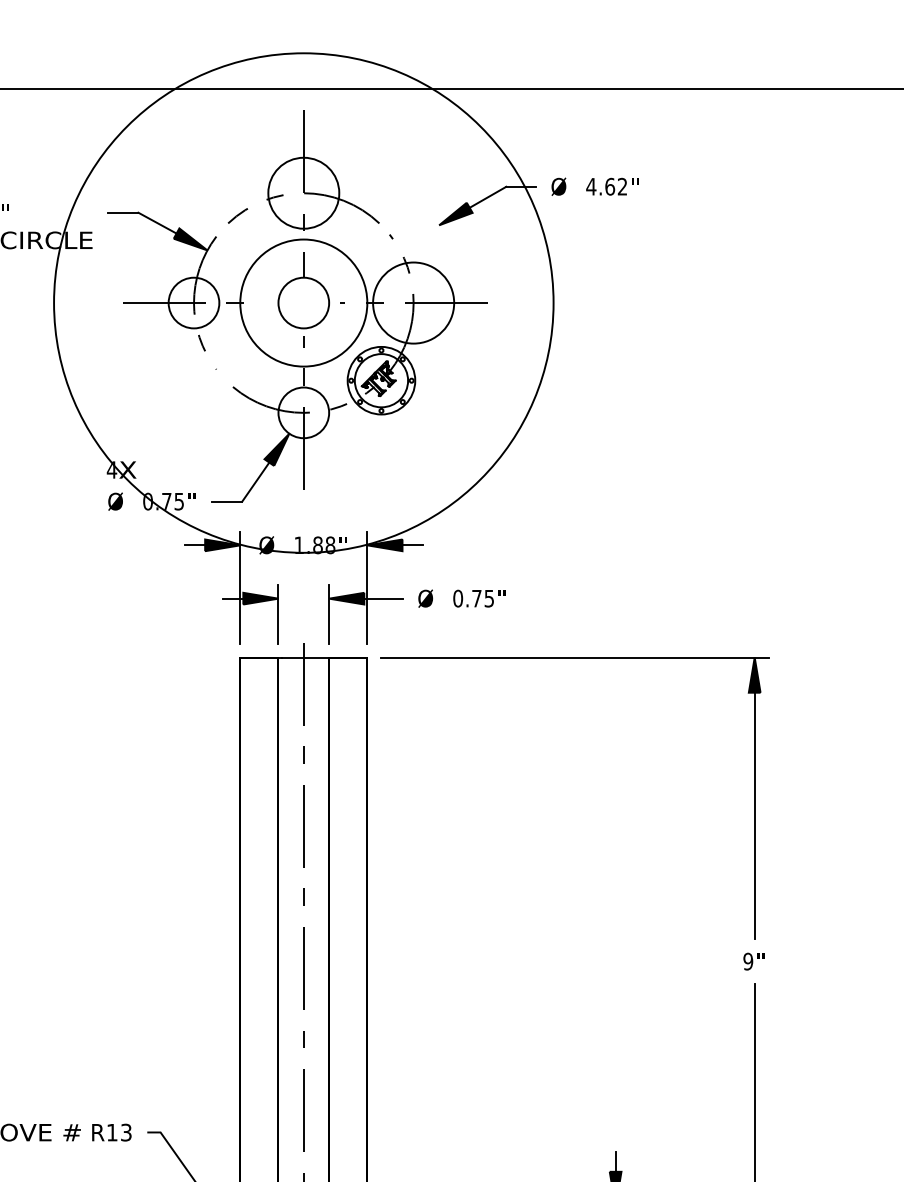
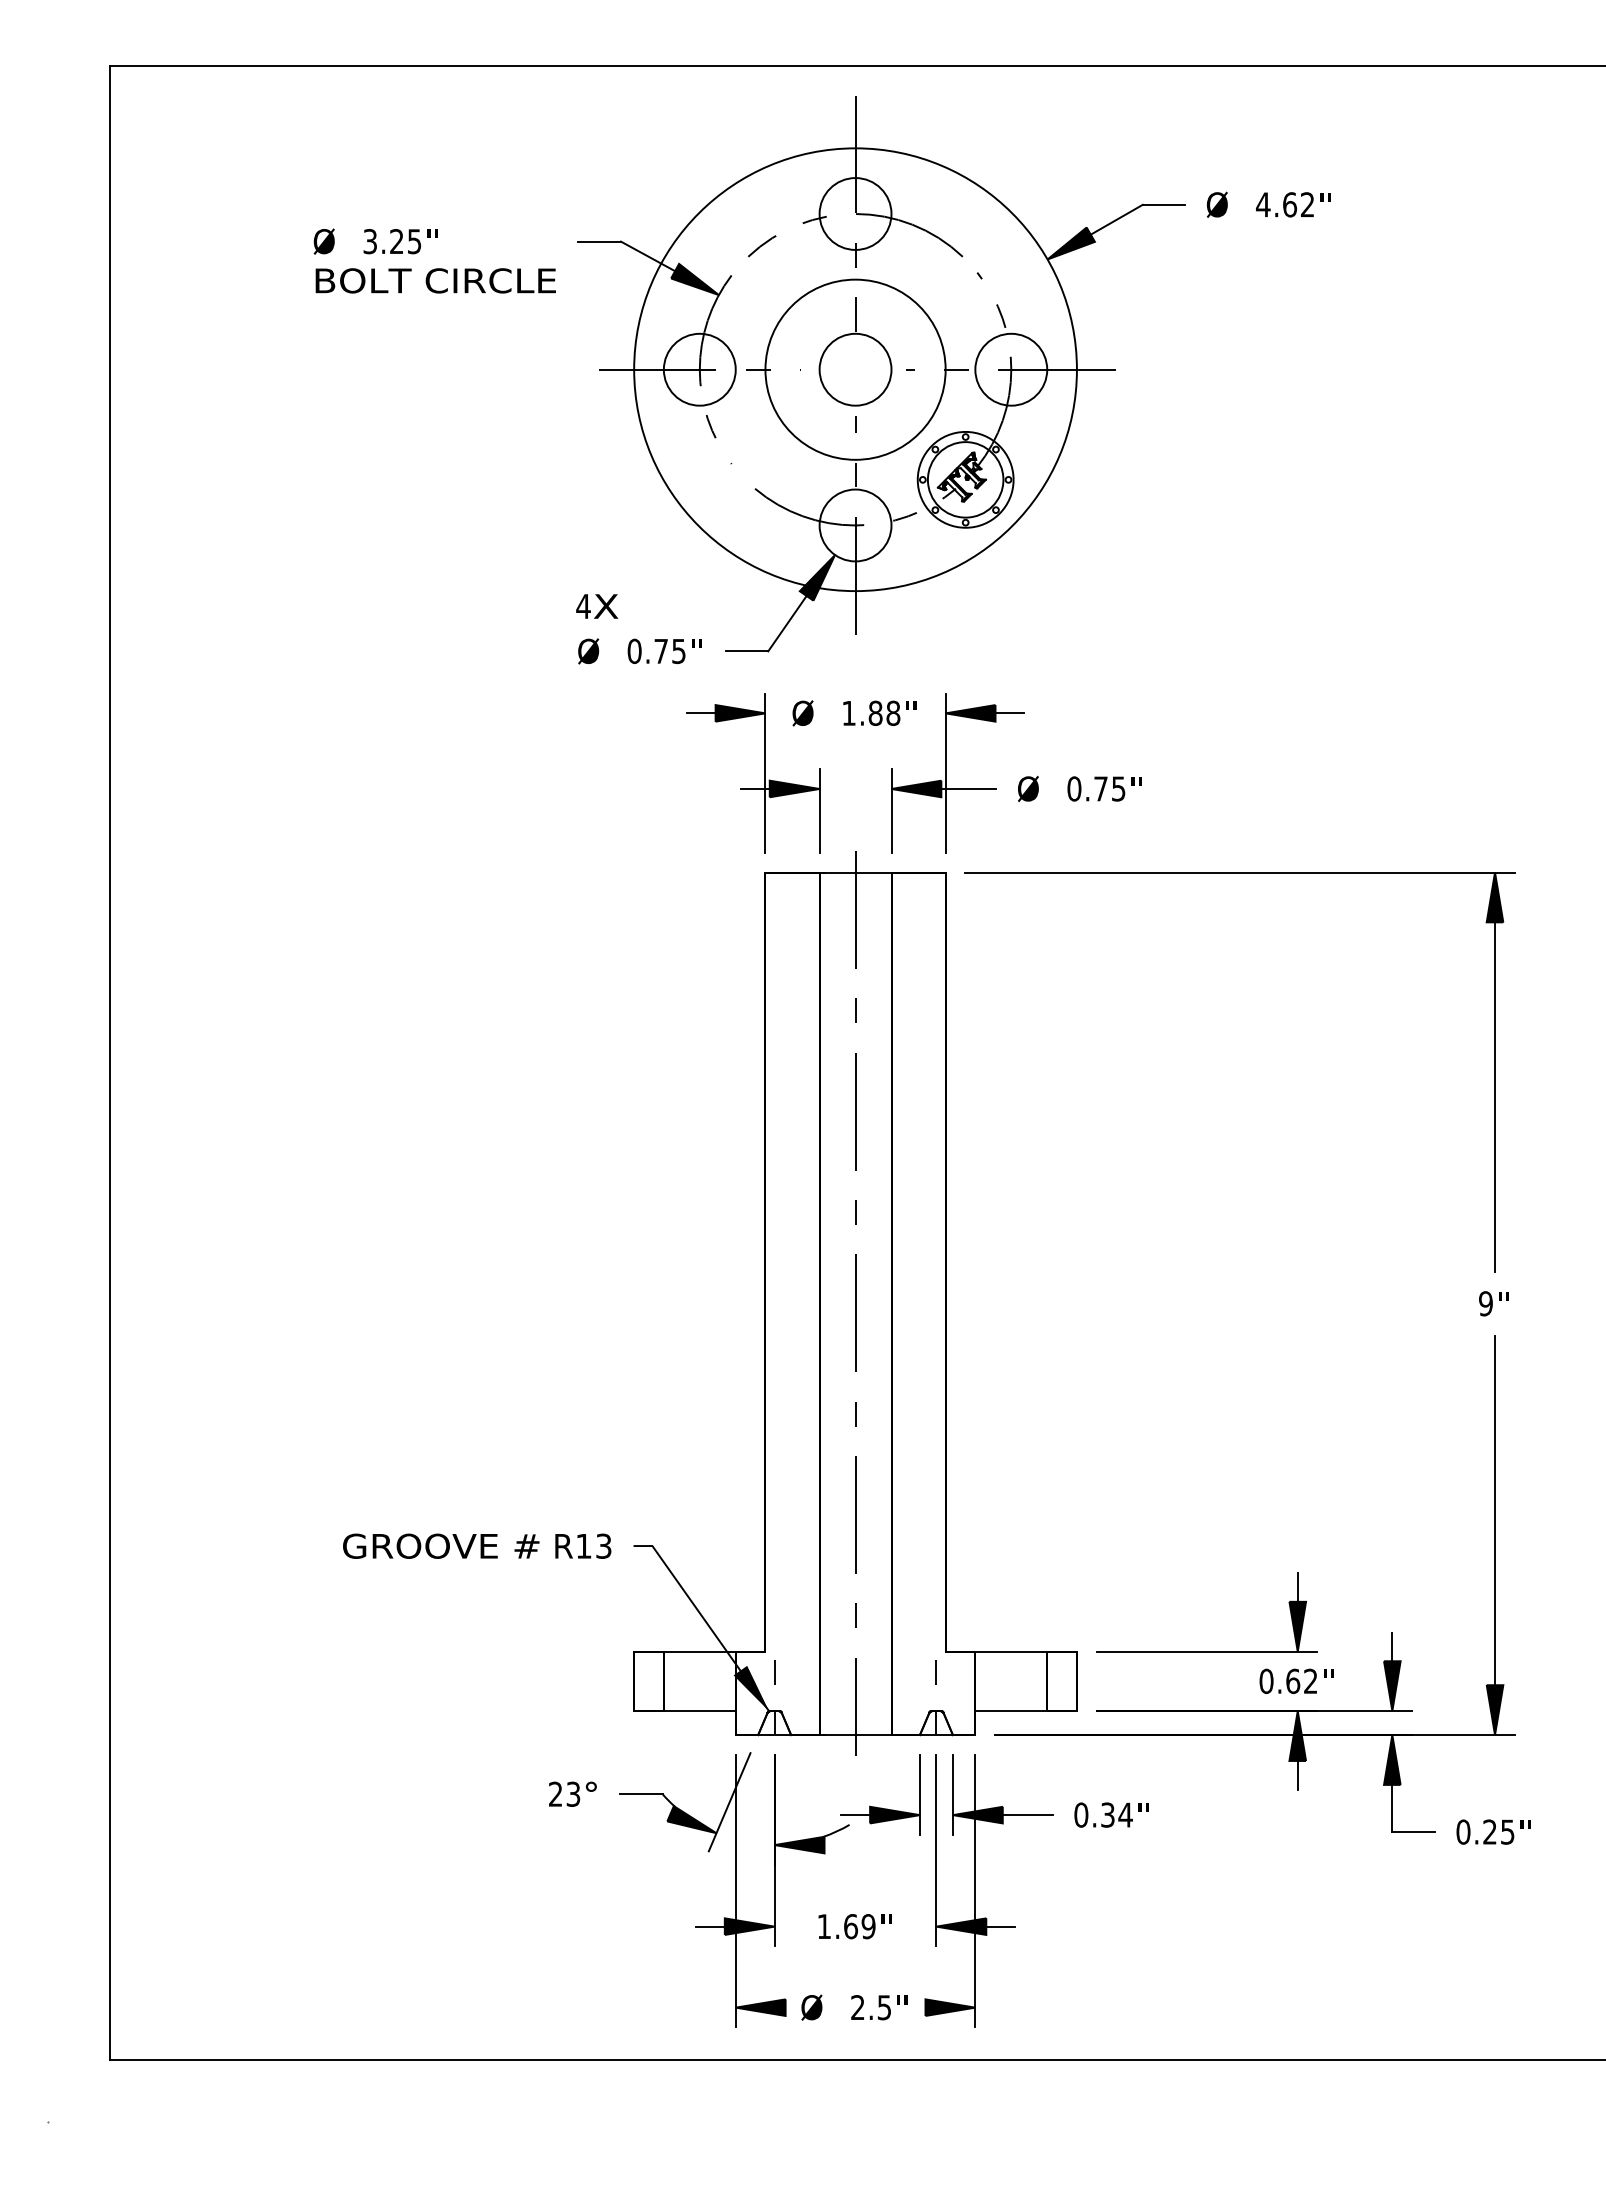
circle: (303, 192) -> (855, 213), size x0.71
circle: (303, 302) -> (855, 369), size x0.62
circle: (413, 302) -> (1011, 369), size x0.62

